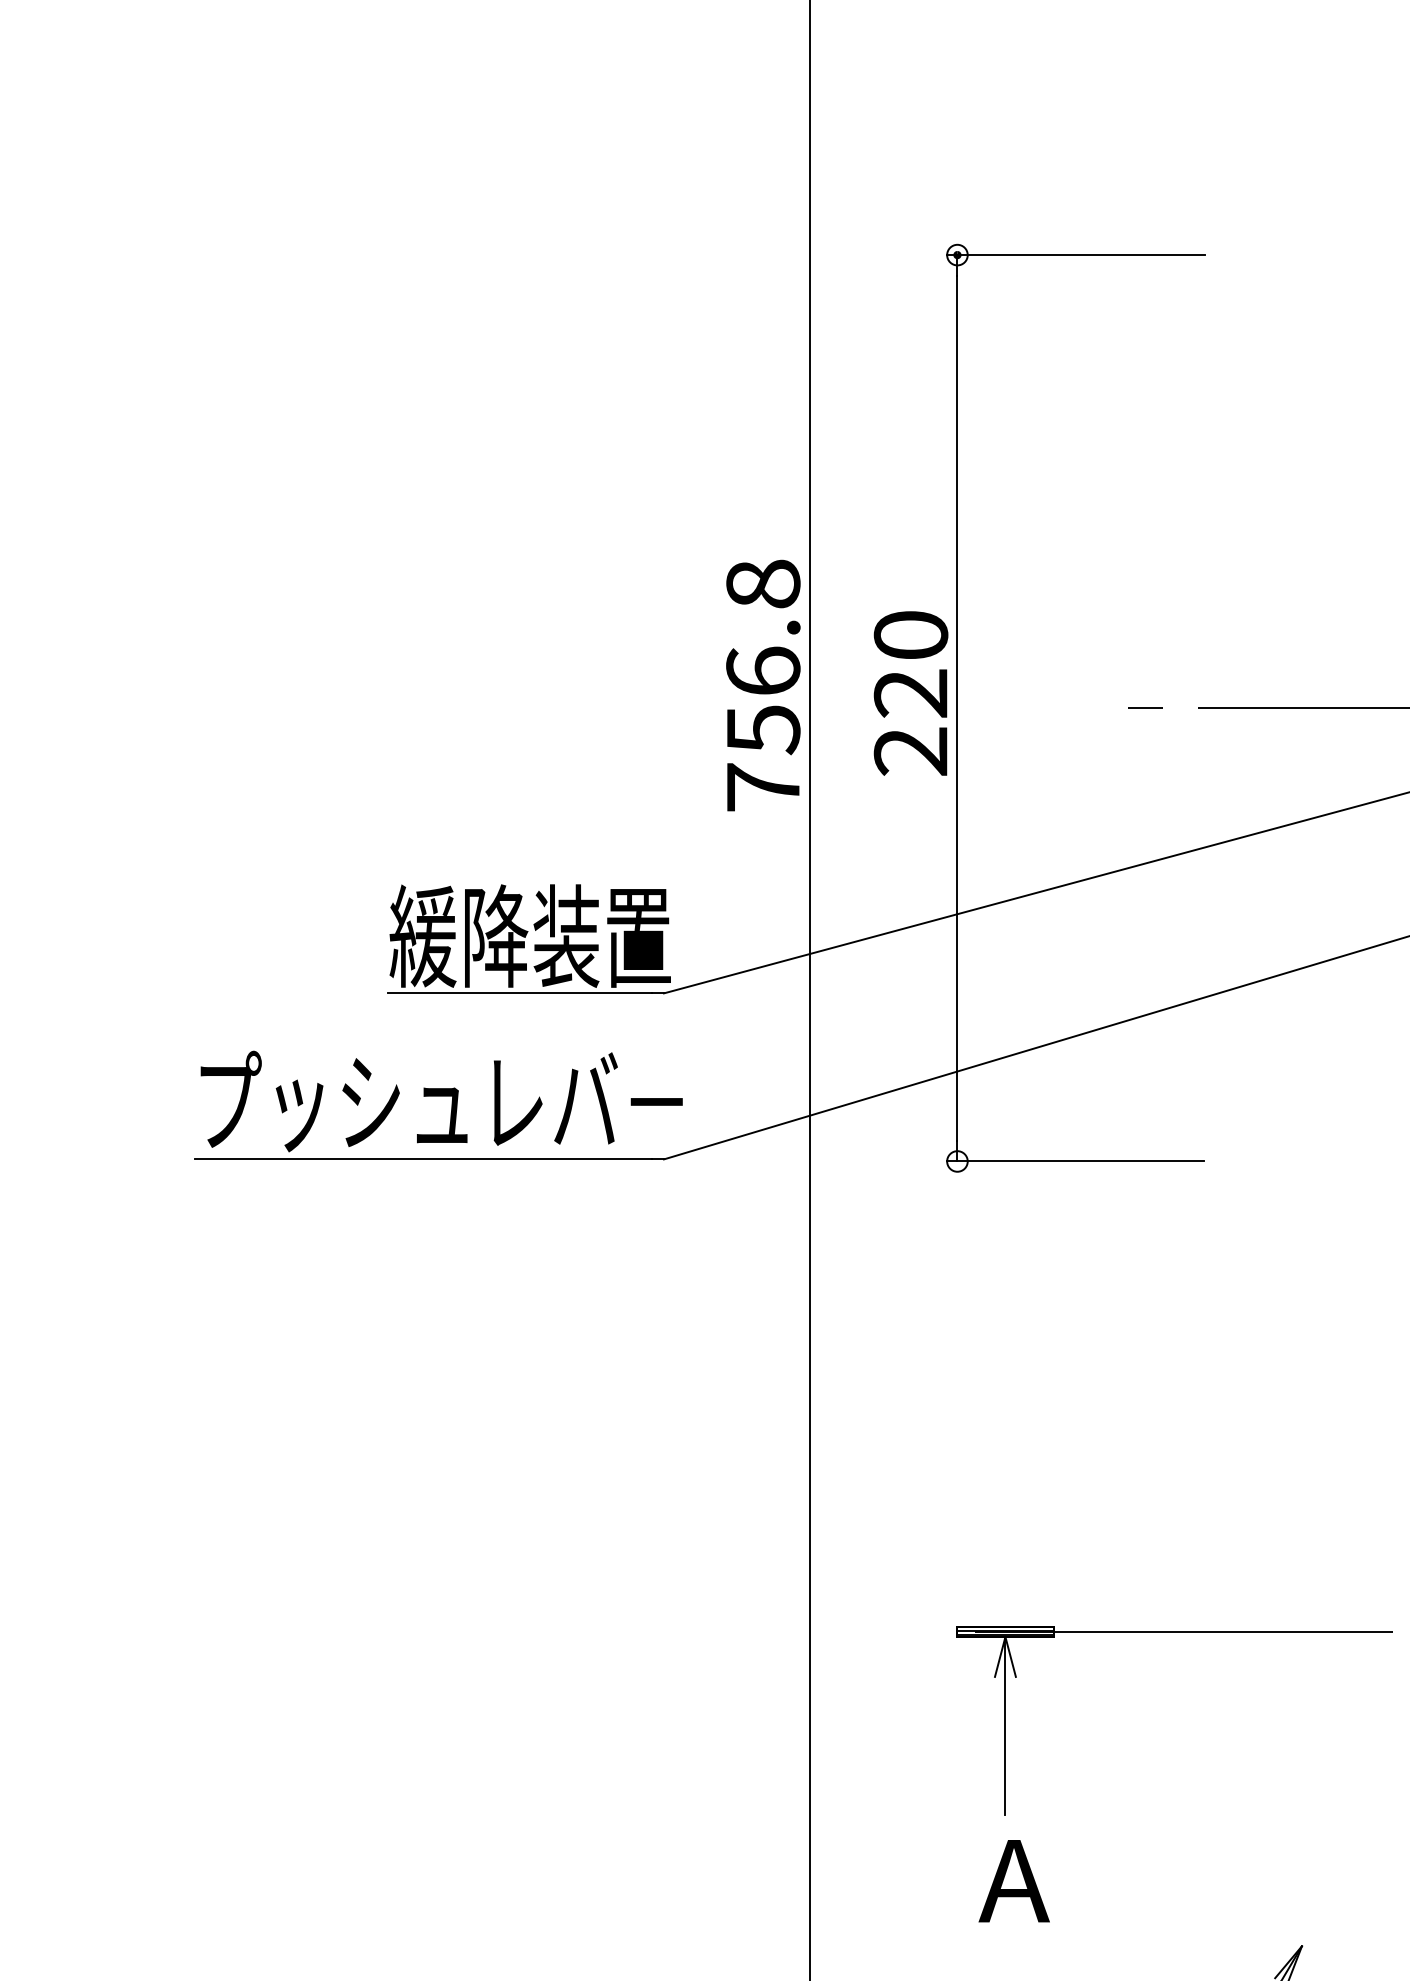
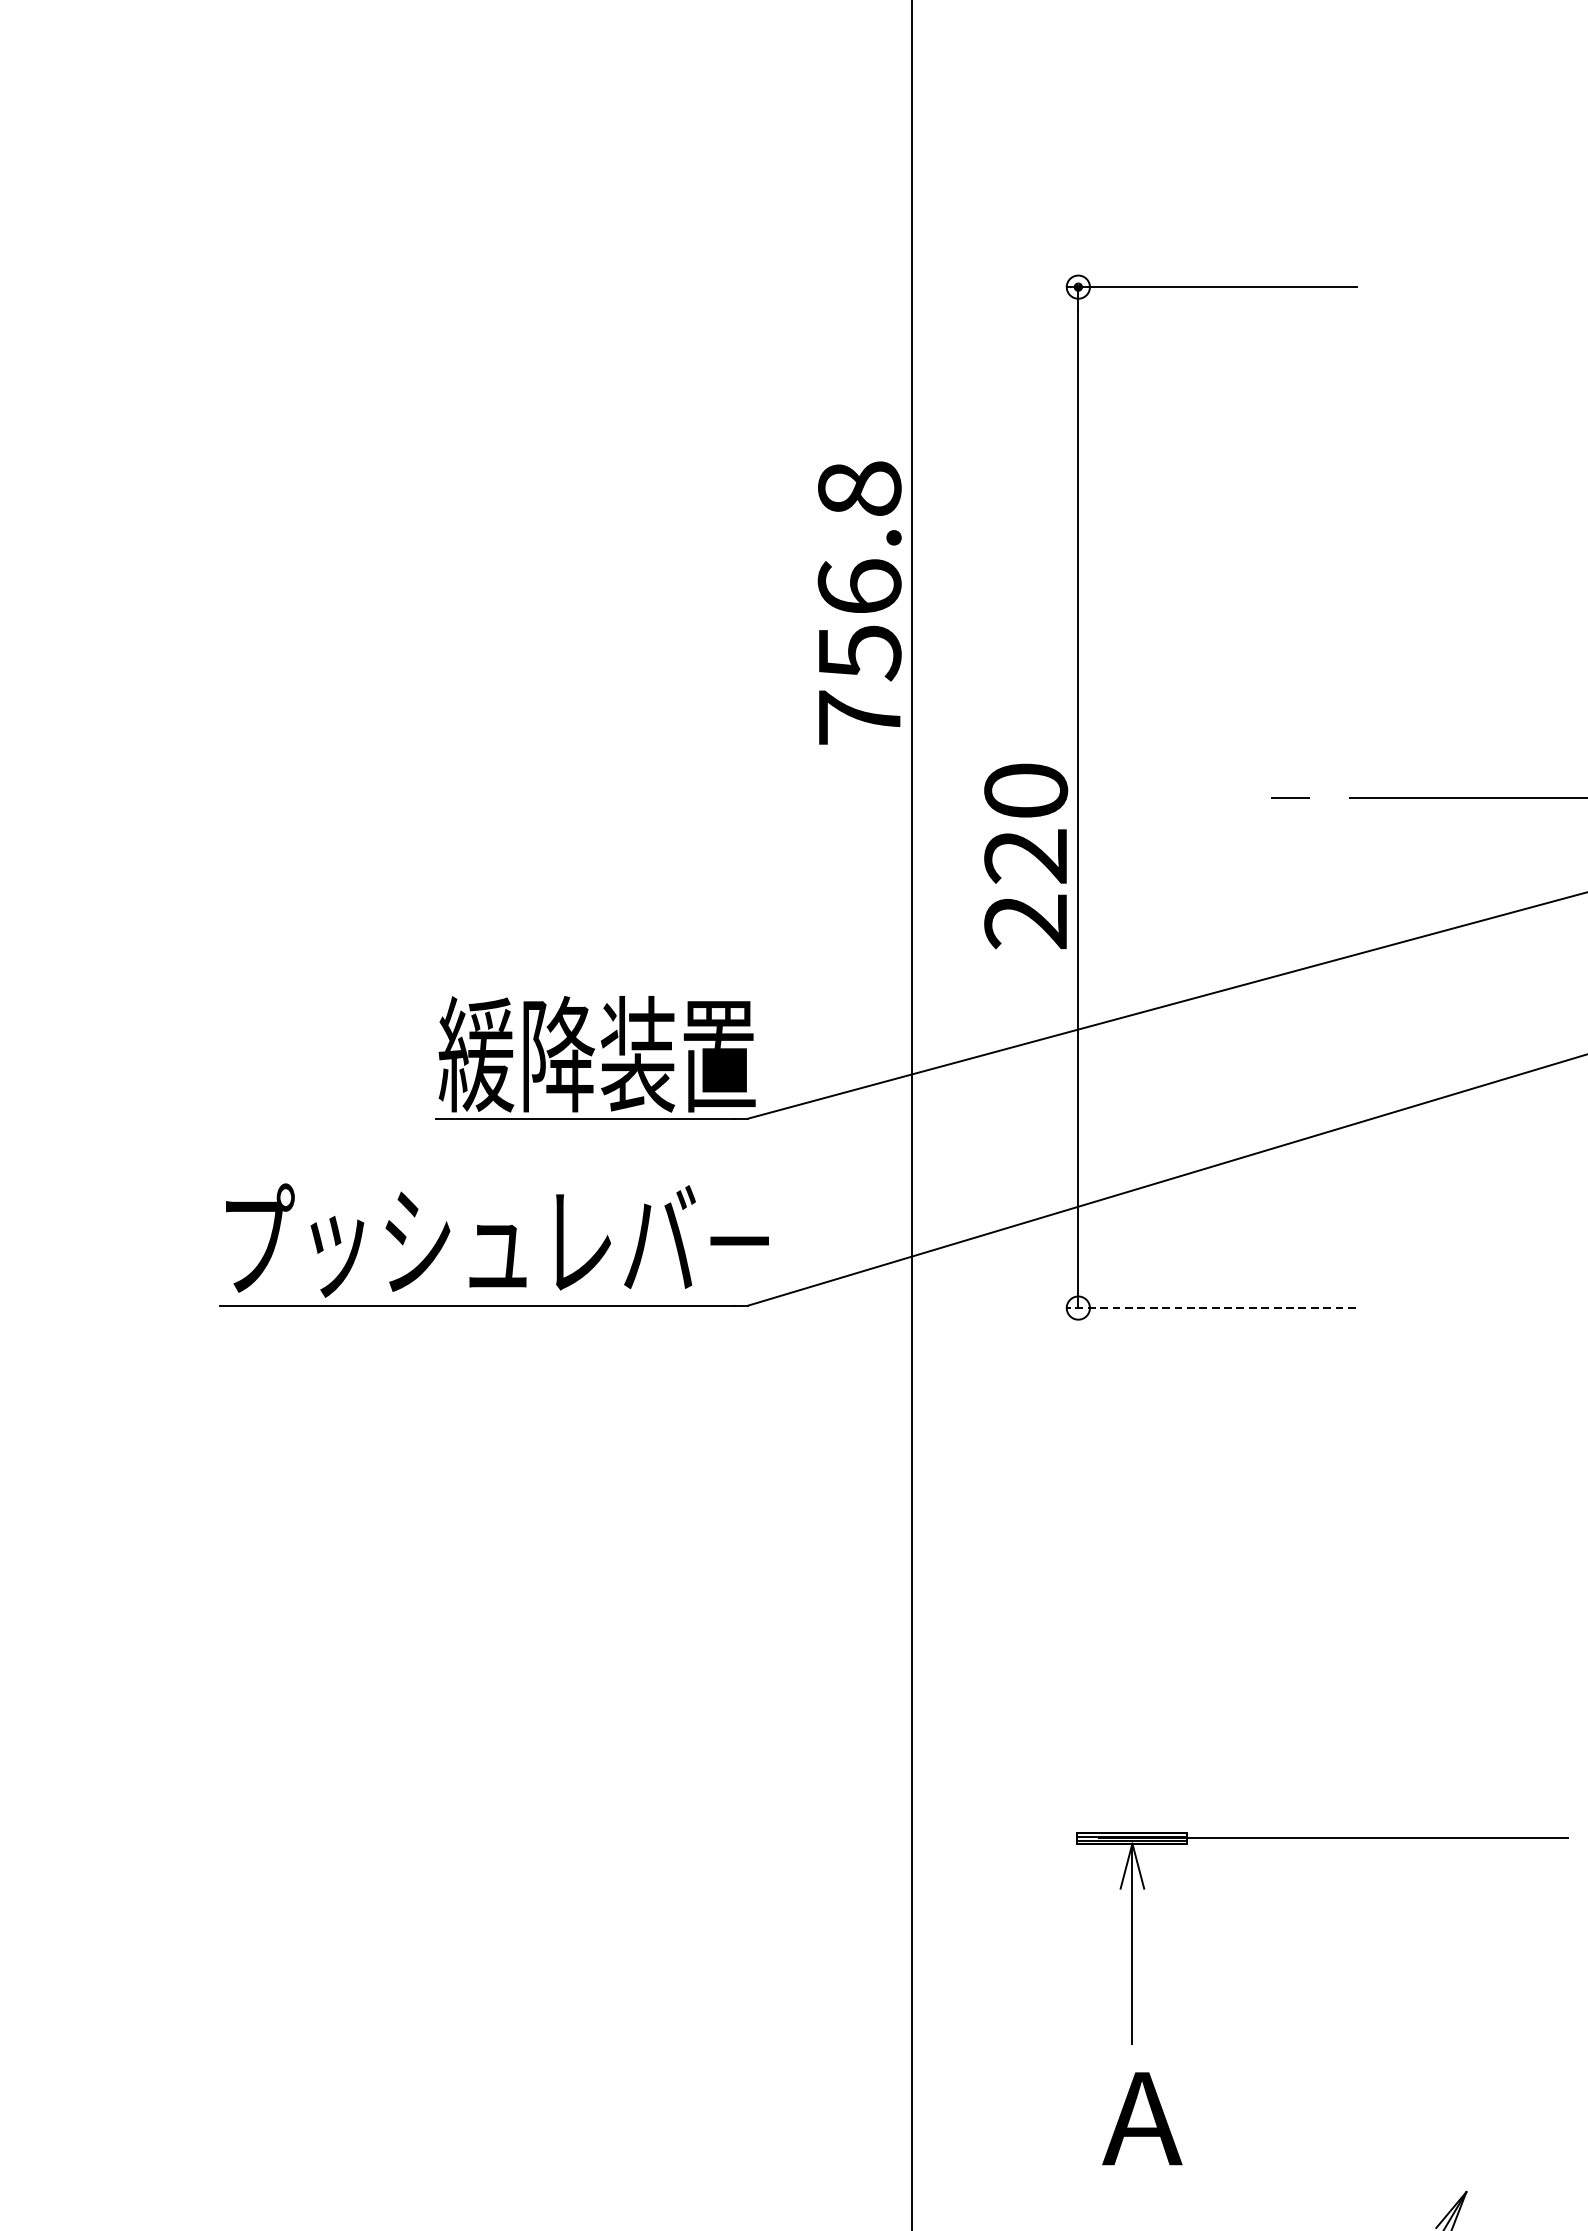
text: (763, 685) -> (859, 602), moved
text: (910, 693) -> (1025, 856), moved
line: (1074, 1161) -> (1210, 1308), solid -> dashed

